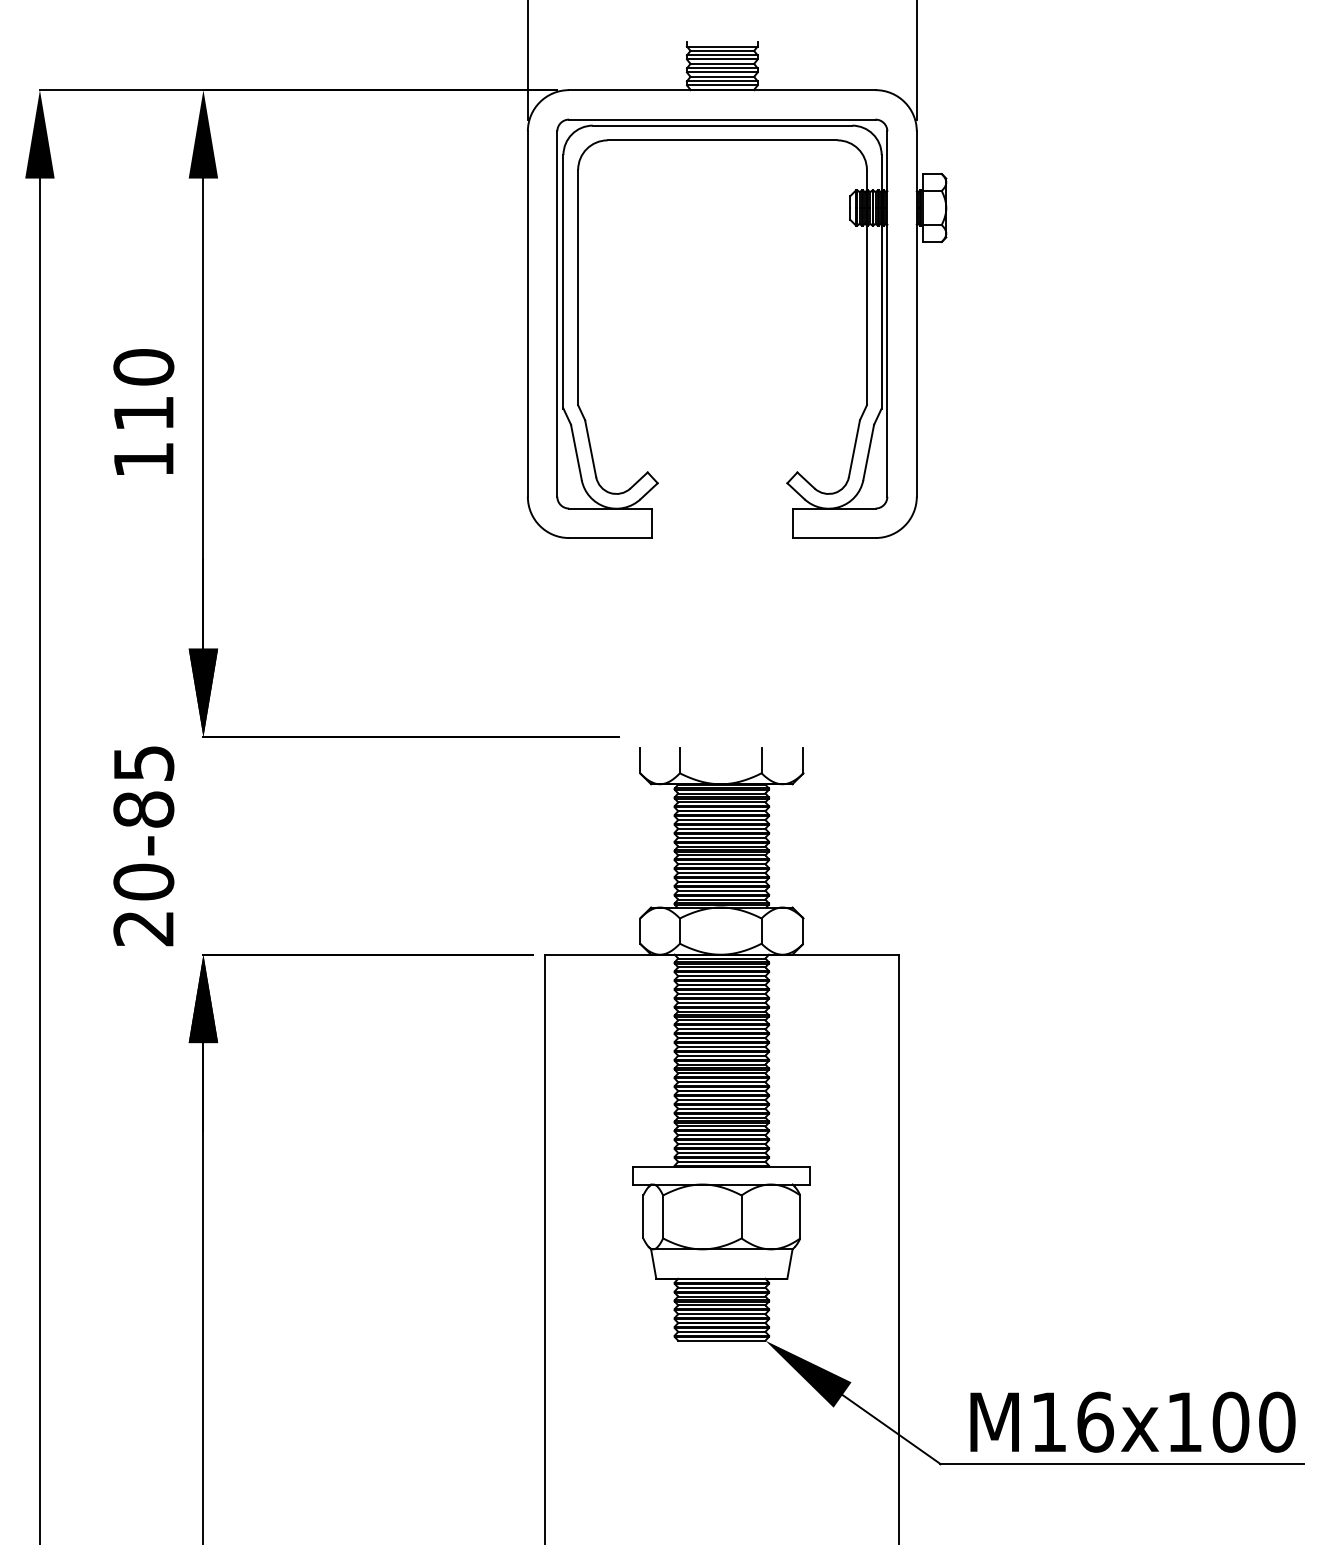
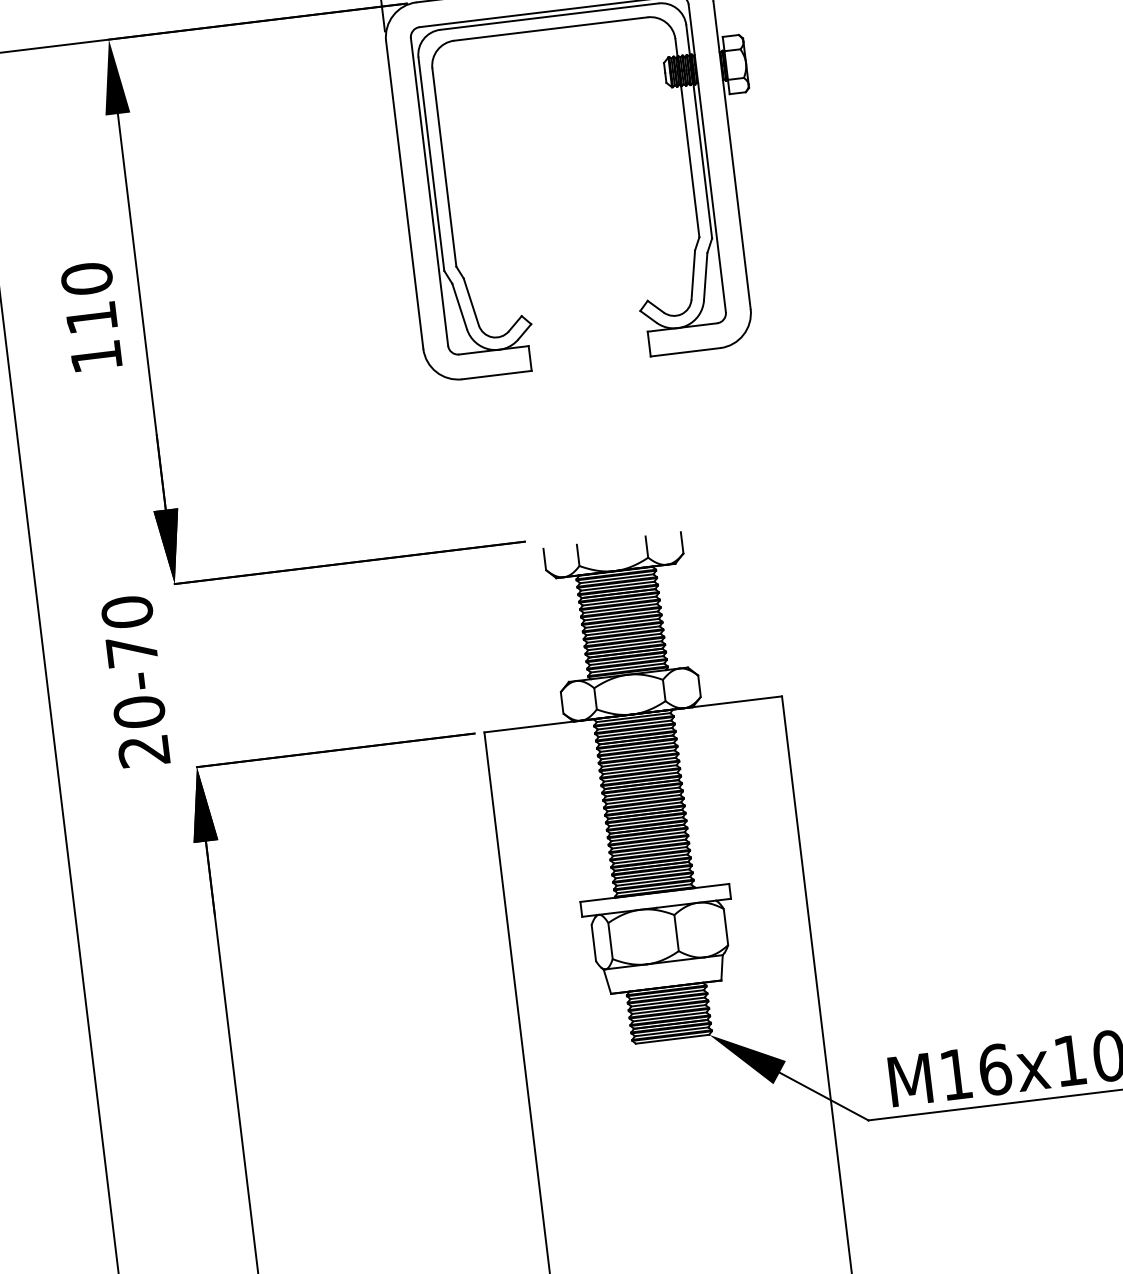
text: (143, 786) -> (129, 631), 20-85 -> 20-70

